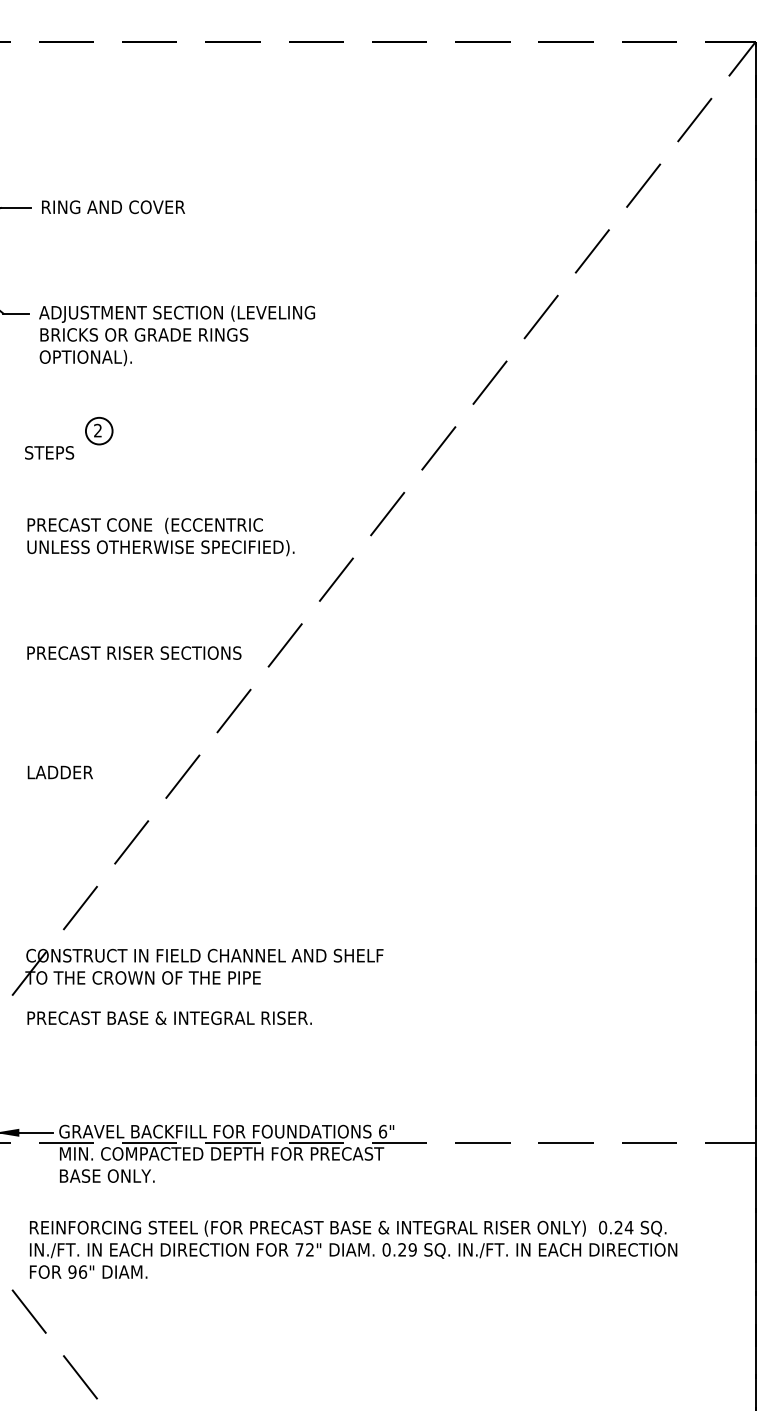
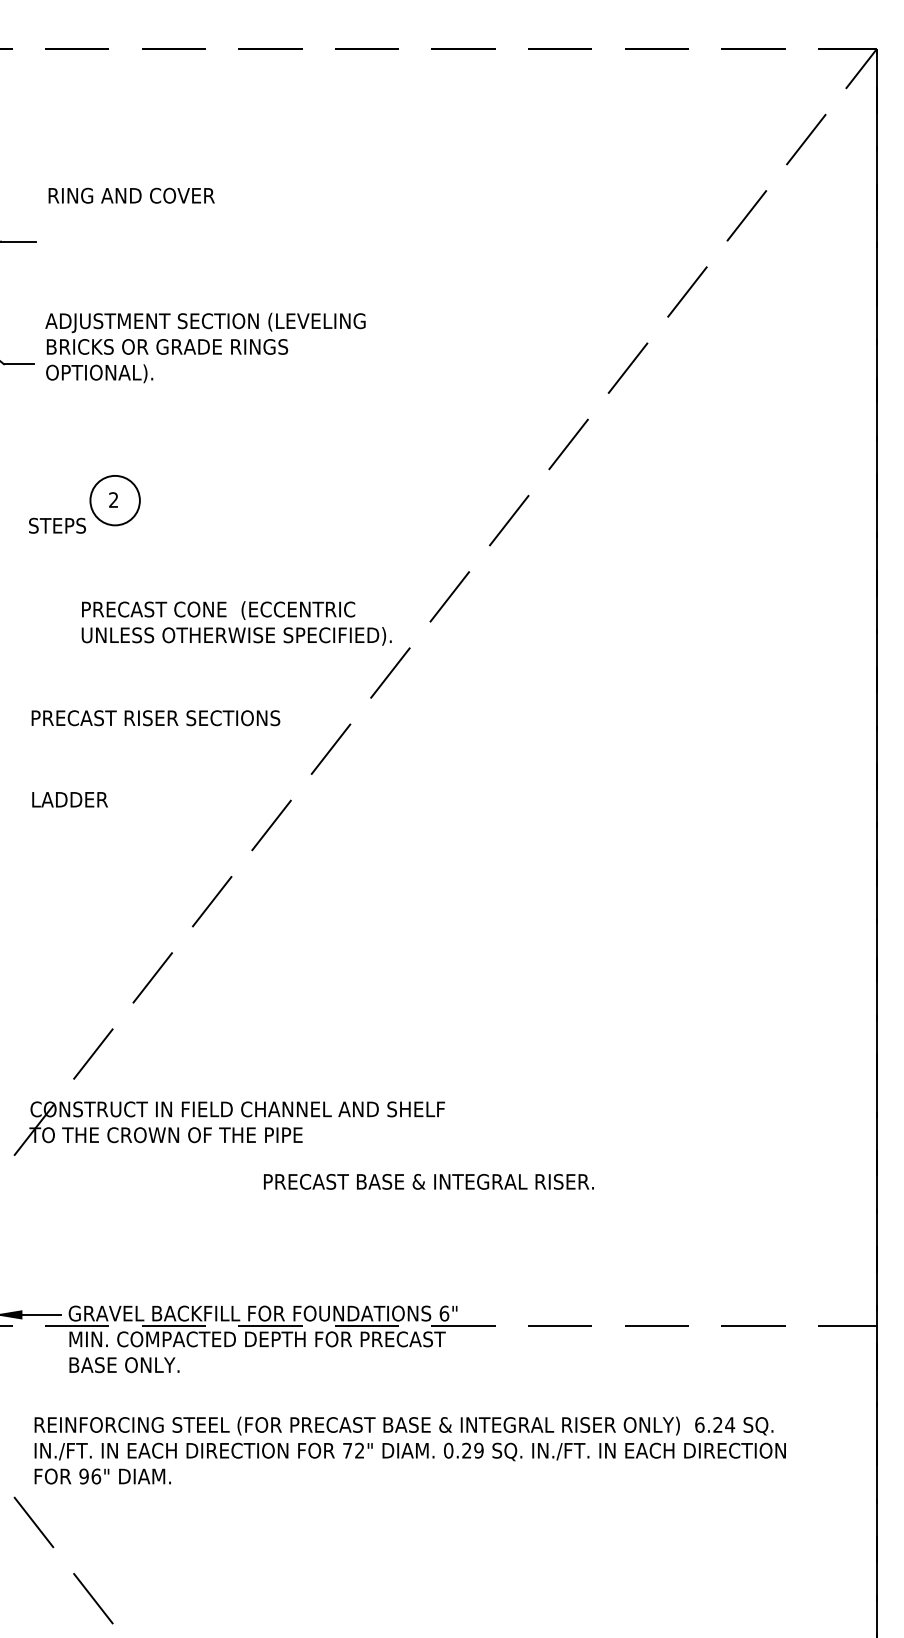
text: (113, 207) -> (131, 195), moved
text: (177, 335) -> (205, 347), moved
circle: (98, 431) -> (114, 500), size x1.6
text: (160, 537) -> (236, 623), moved
text: (134, 653) -> (155, 718), moved
text: (59, 772) -> (69, 799), moved
text: (169, 1017) -> (428, 1181), moved
text: (602, 1227) -> (699, 1424), 0.24 -> 6.24

